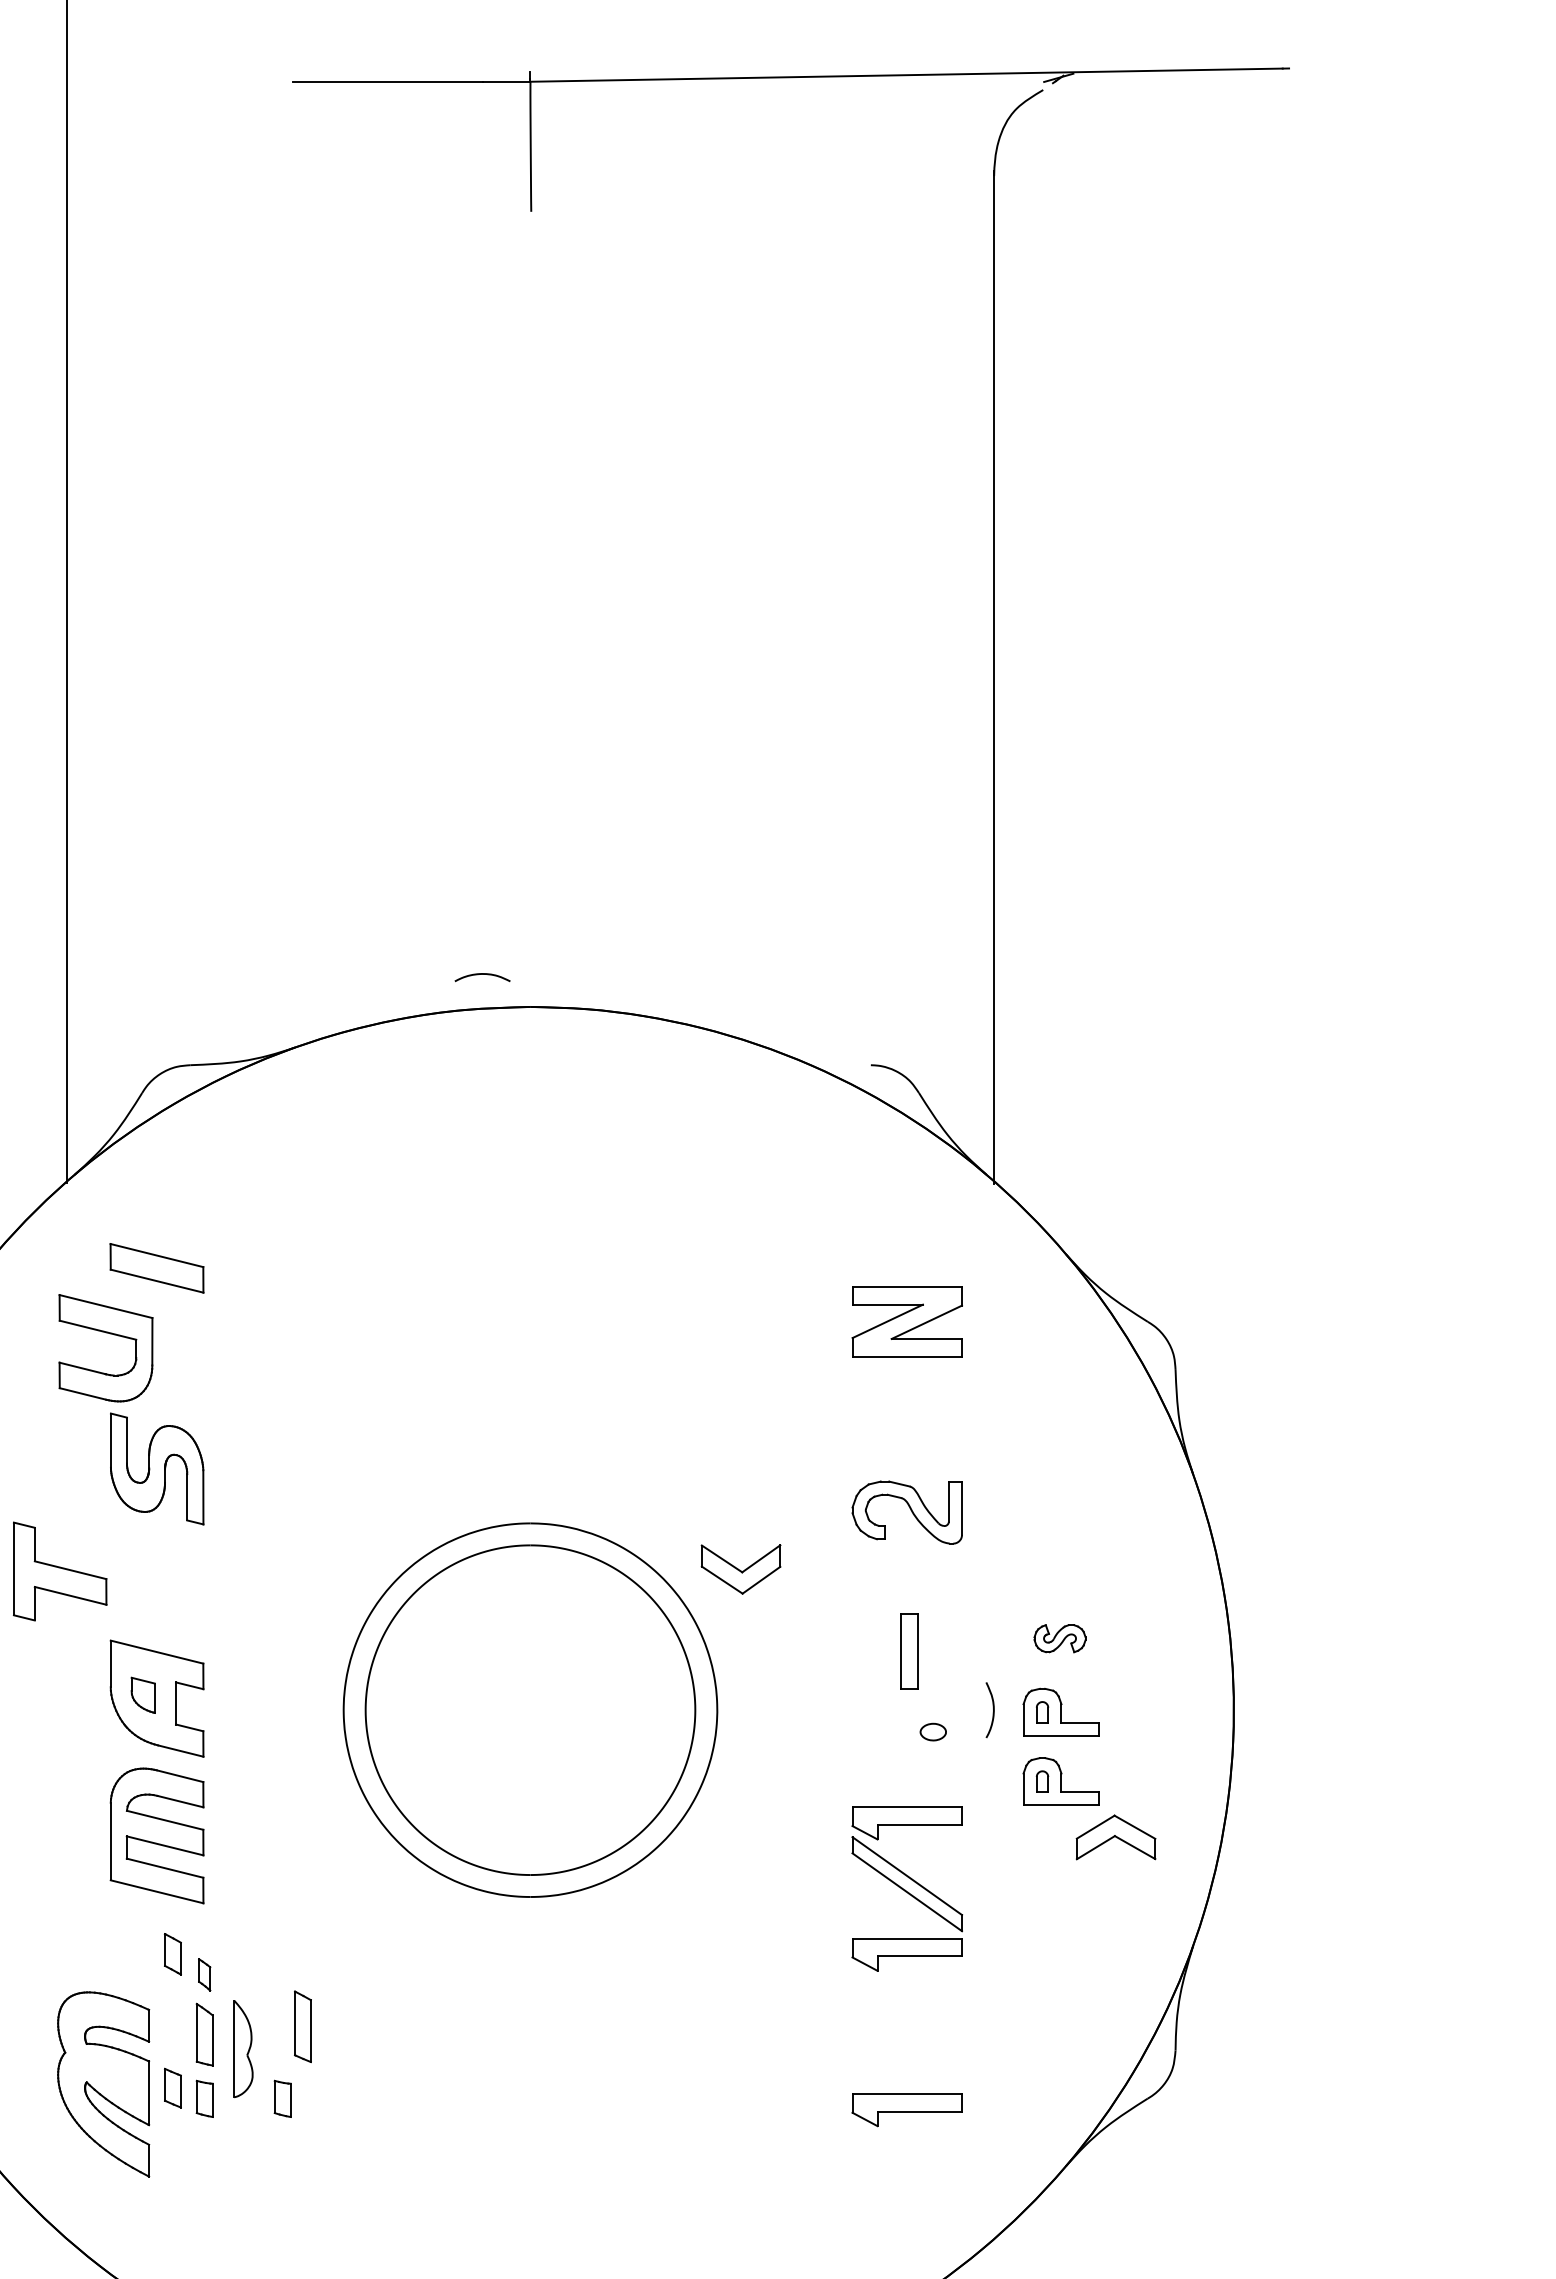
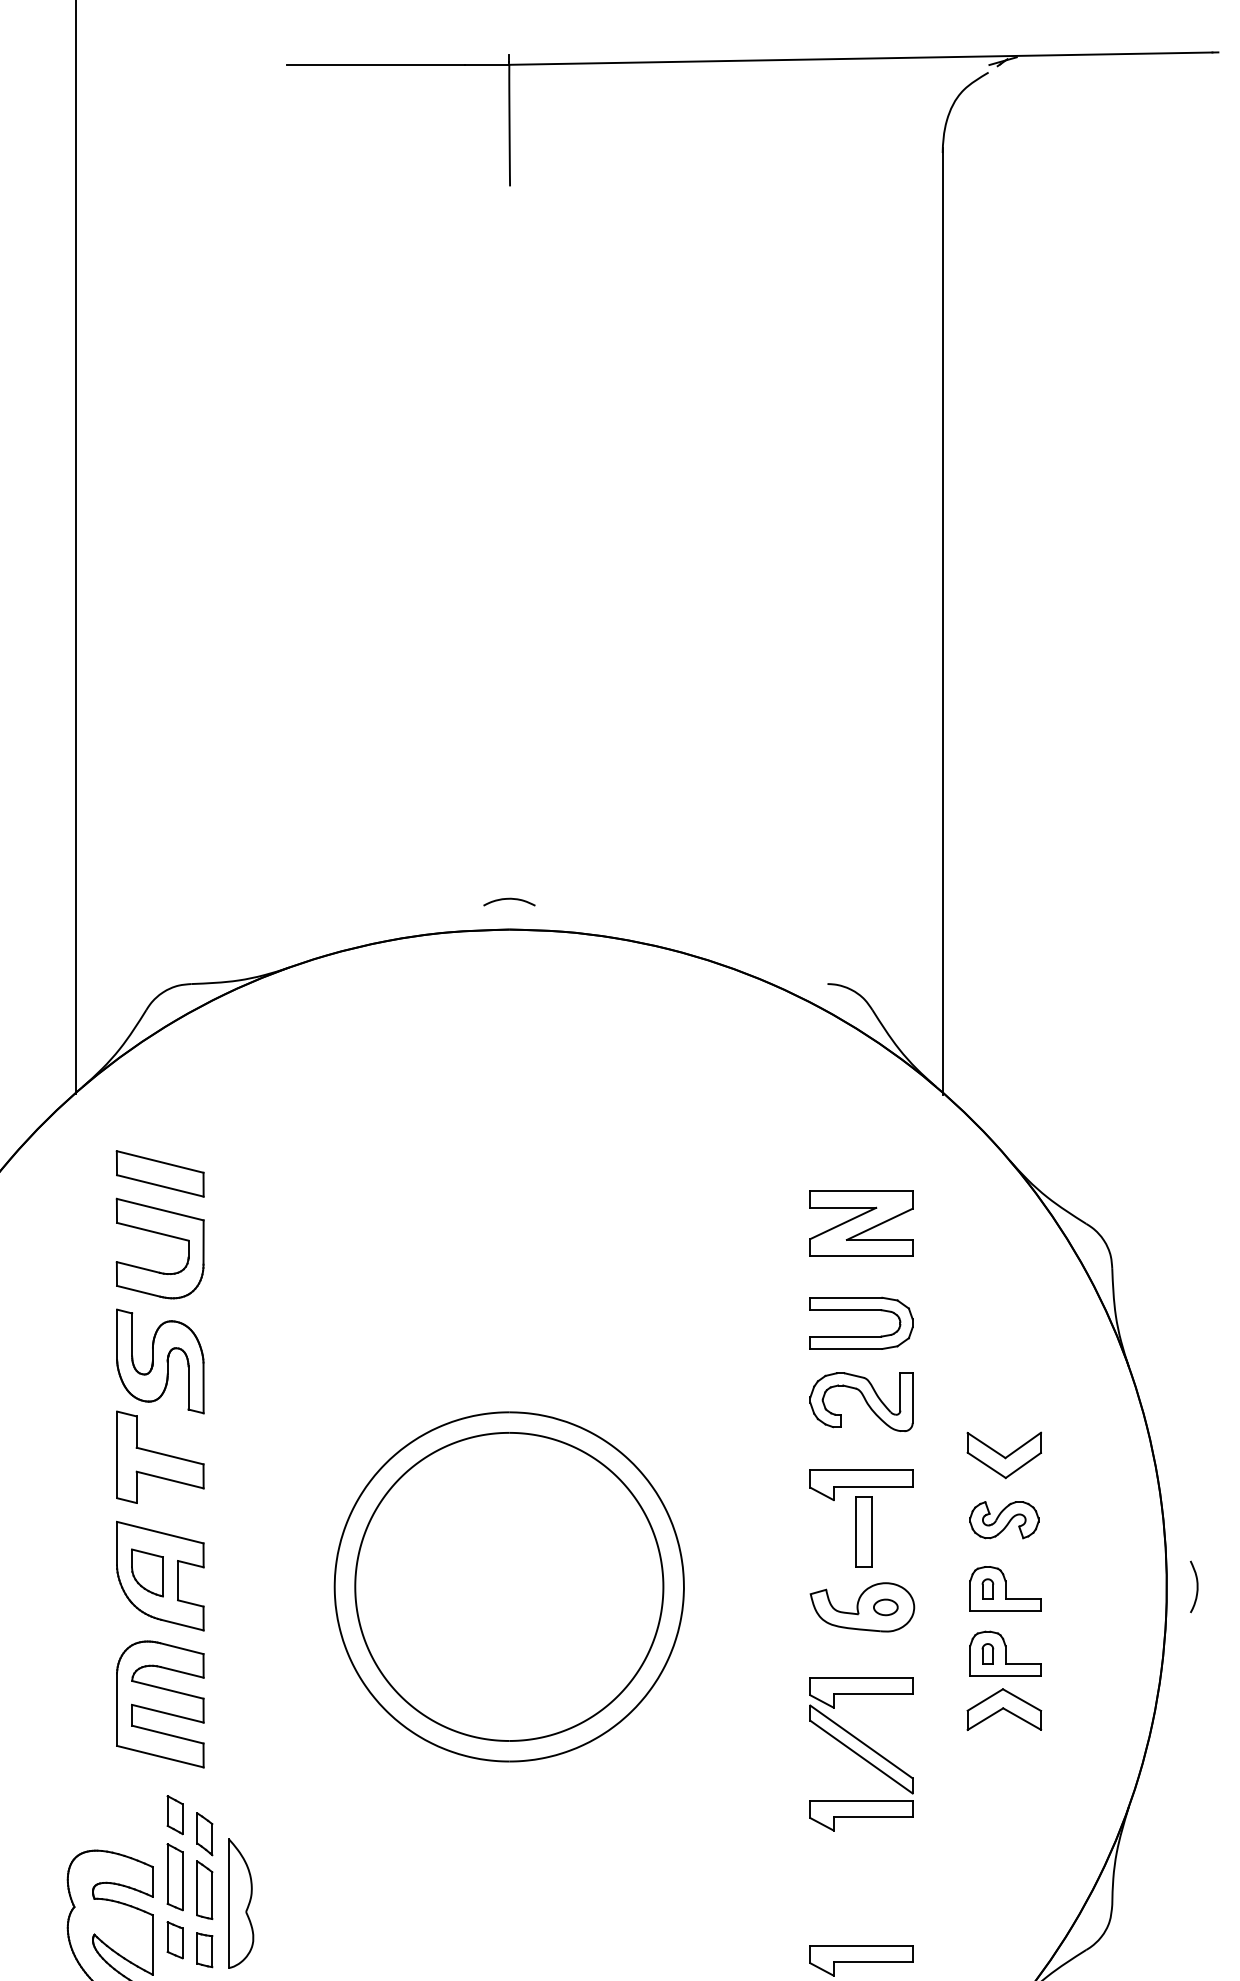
curve: (482, 974) -> (509, 899), moved
part: (110, 1334) -> (164, 1235), moved
part: (907, 1414) -> (861, 1310), added
part: (740, 1569) -> (1003, 1455), moved
part: (60, 1571) -> (160, 1457), moved
part: (906, 1601) -> (860, 1485), added
part: (1059, 1638) -> (1003, 1519), size x1.43
part: (142, 1695) -> (146, 1573), size x1.43
curve: (992, 1707) -> (1196, 1584), moved
part: (908, 1731) -> (862, 1606), added
part: (1115, 1837) -> (1003, 1709), moved
part: (204, 1974) -> (204, 1833), size x1.43
part: (302, 2026) -> (174, 1876), moved
part: (243, 2048) -> (241, 1903), size x1.43
part: (282, 2098) -> (277, 1949), removed

